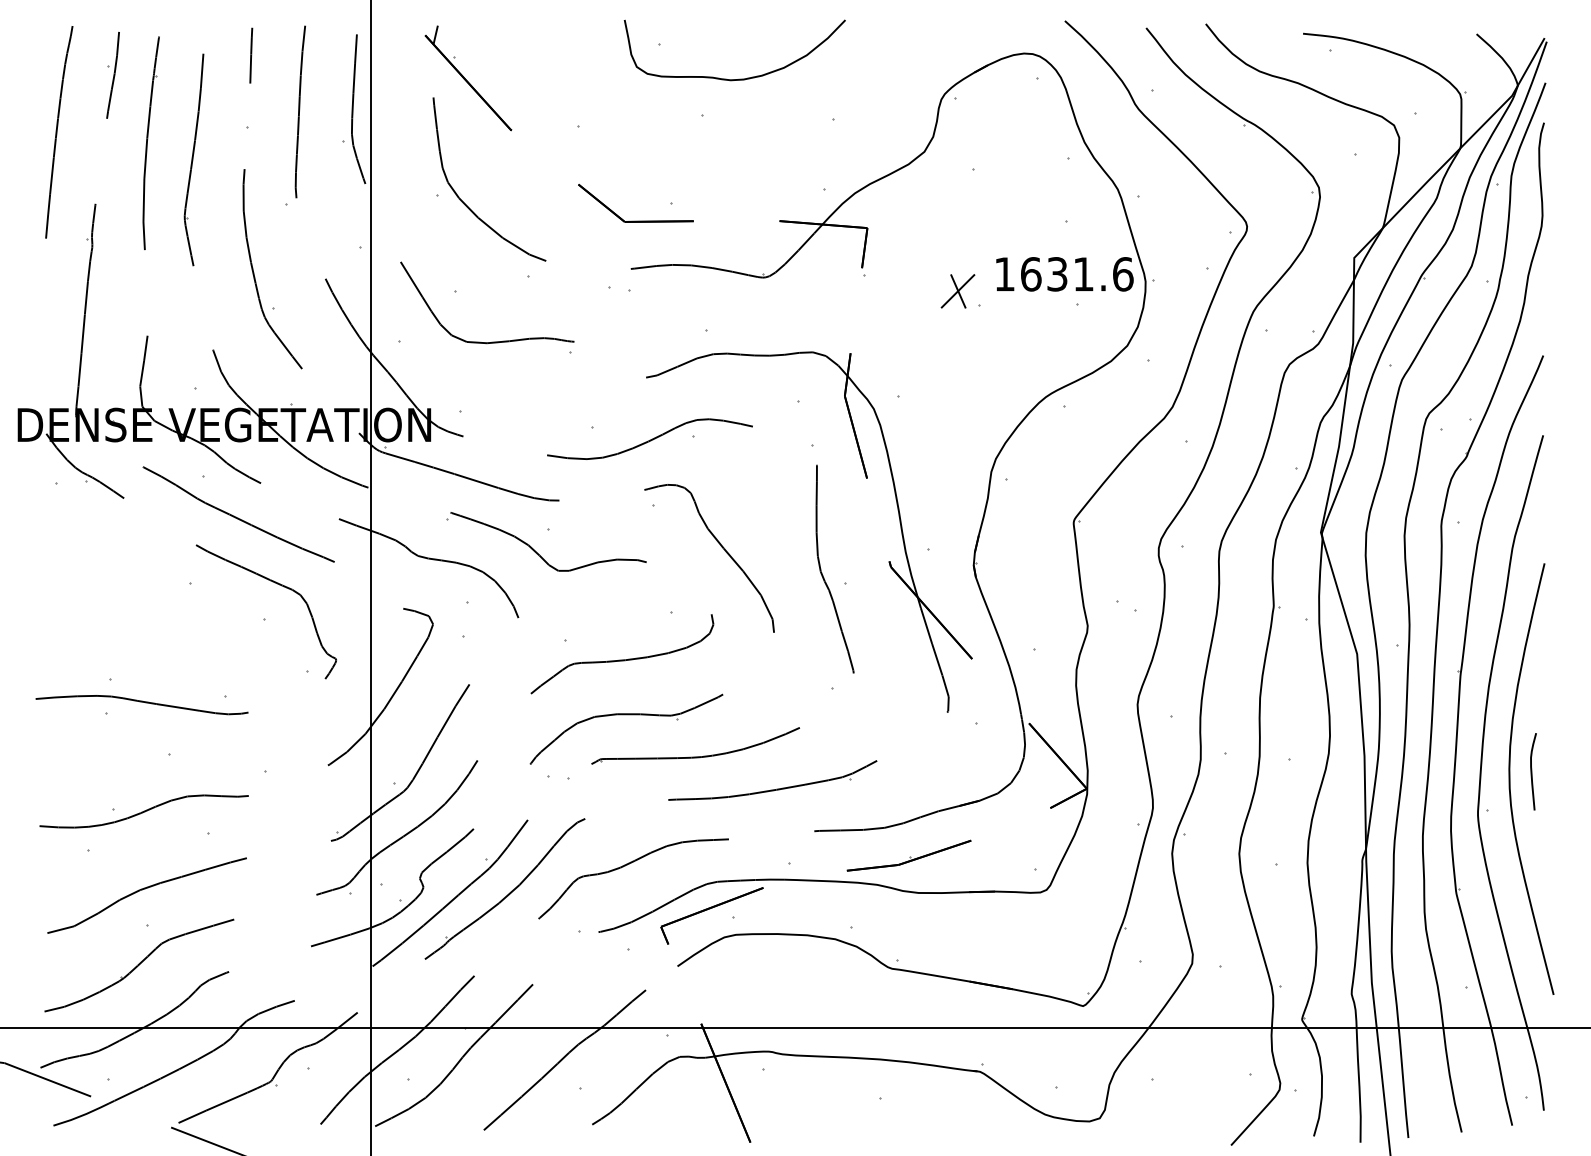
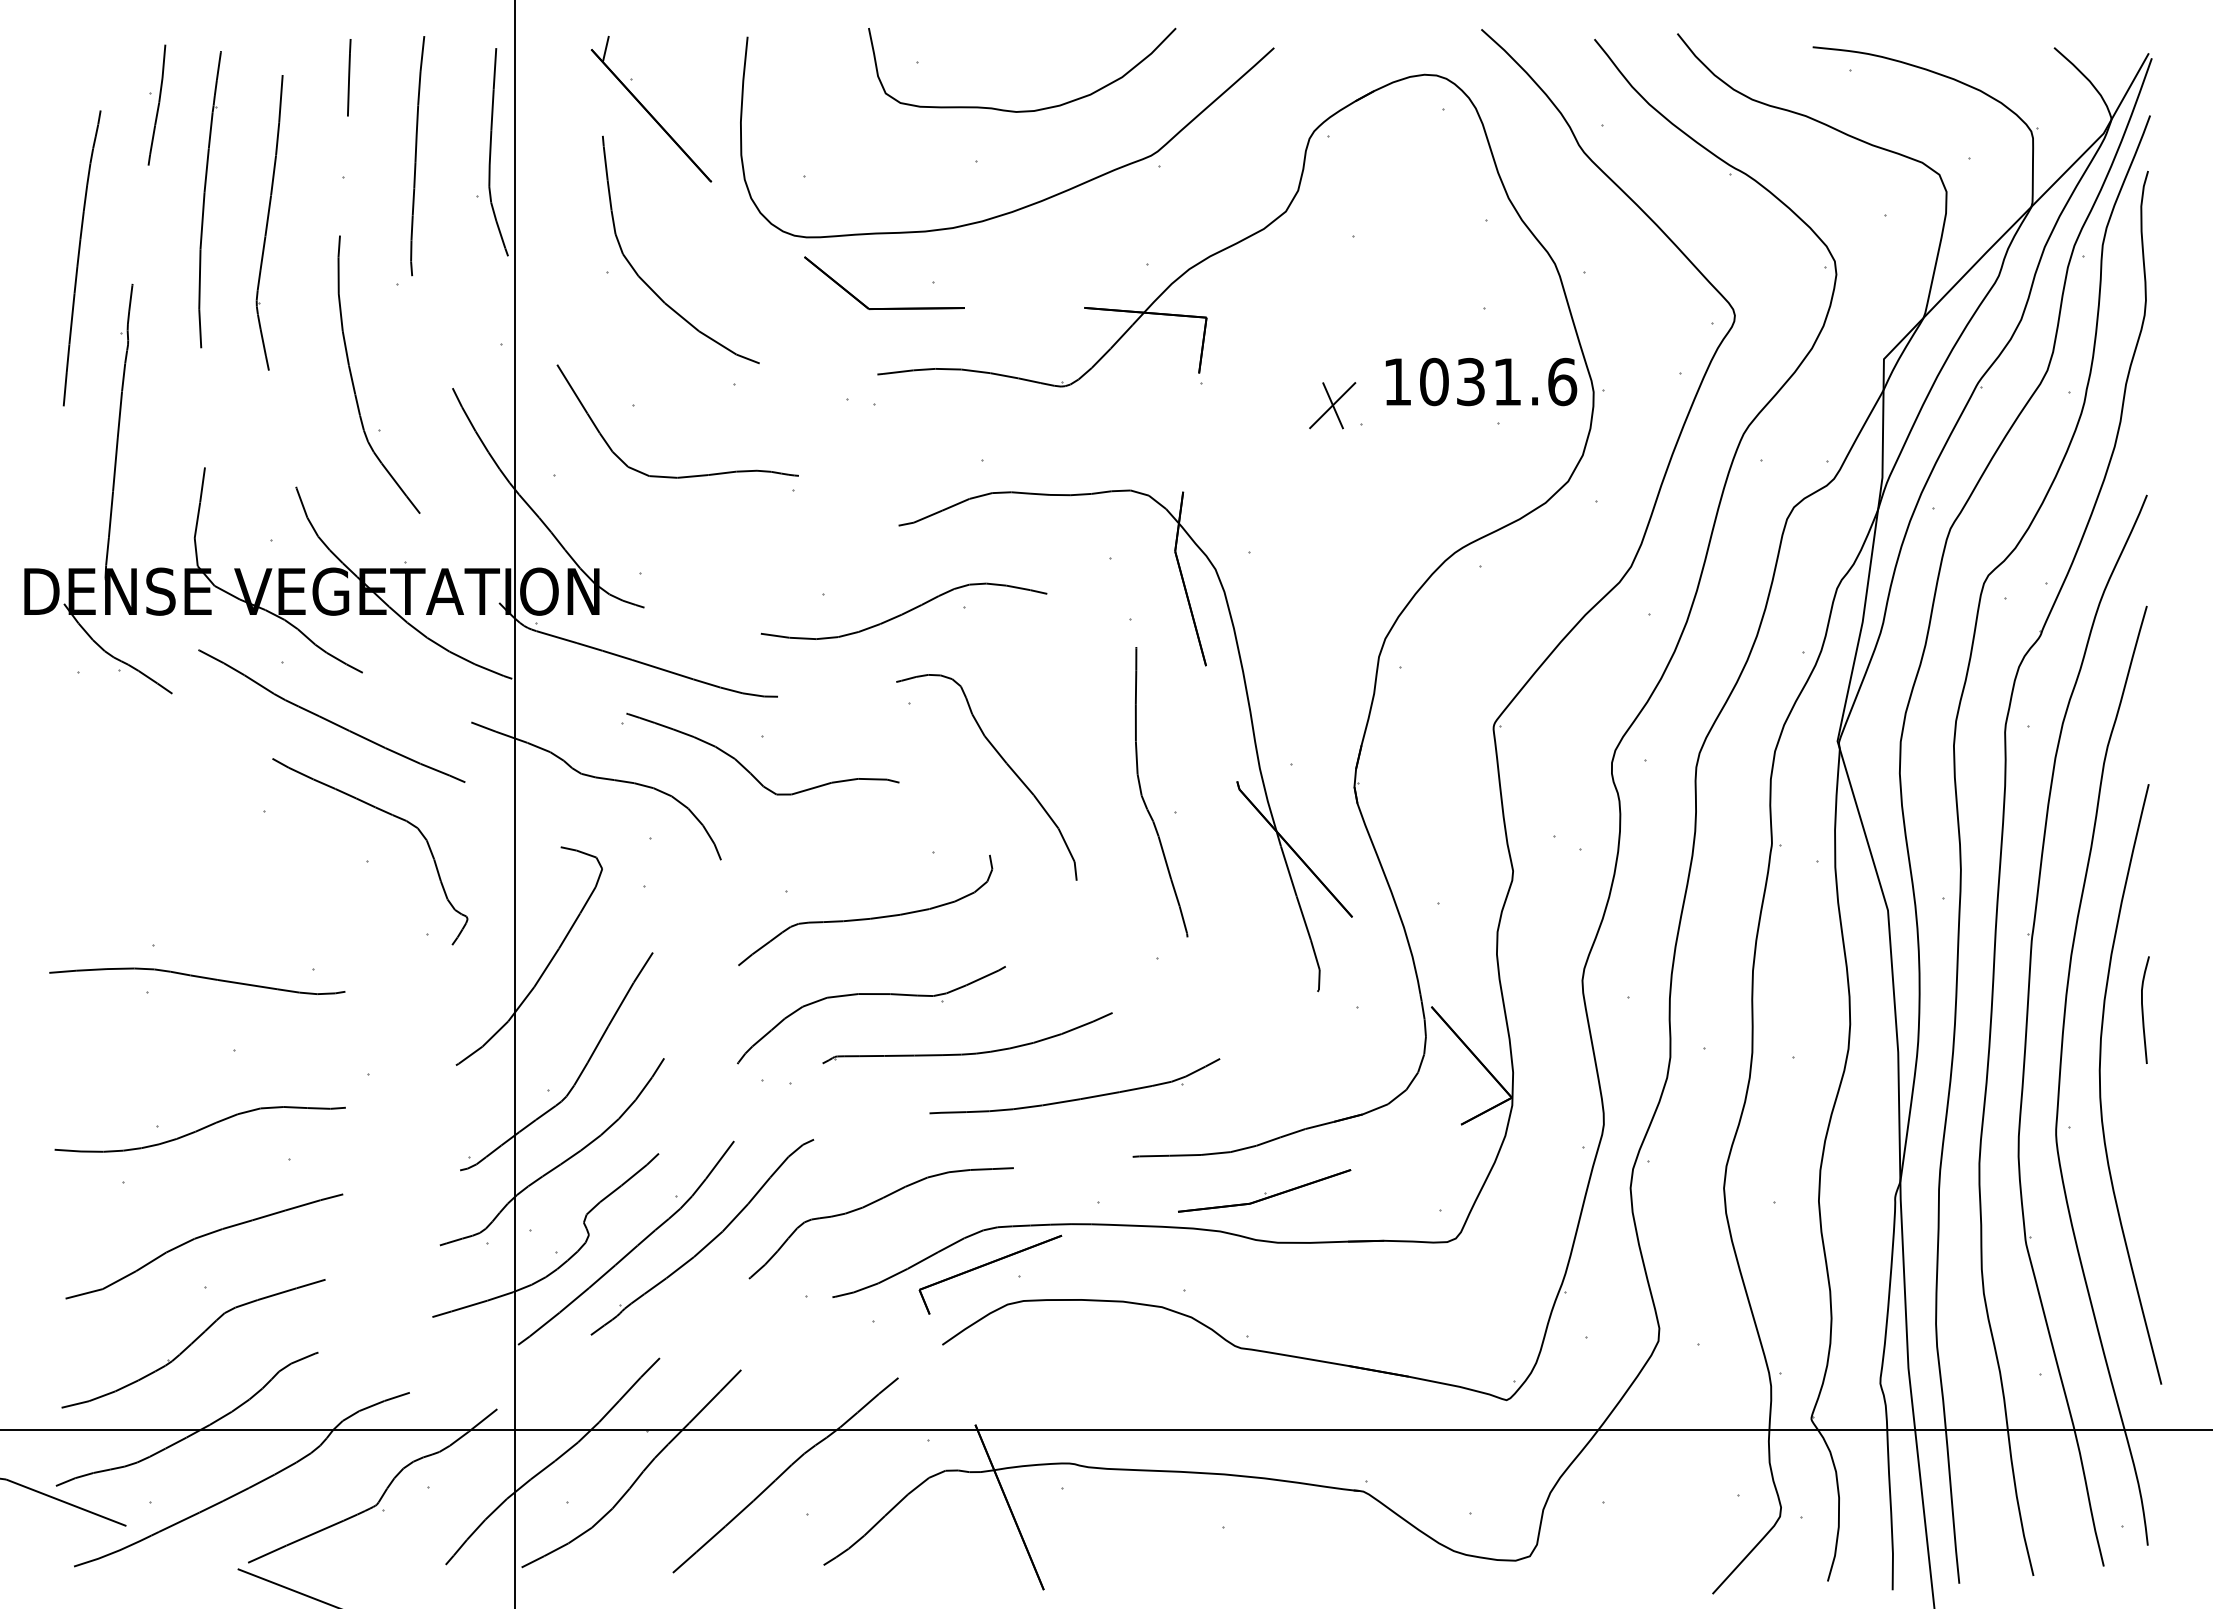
curve: (57, 132) -> (79, 258), moved
curve: (741, 146) -> (1031, 203), added
text: (1031, 273) -> (1434, 381), 1631.6 -> 1031.6
curve: (1532, 771) -> (2143, 1009), moved

